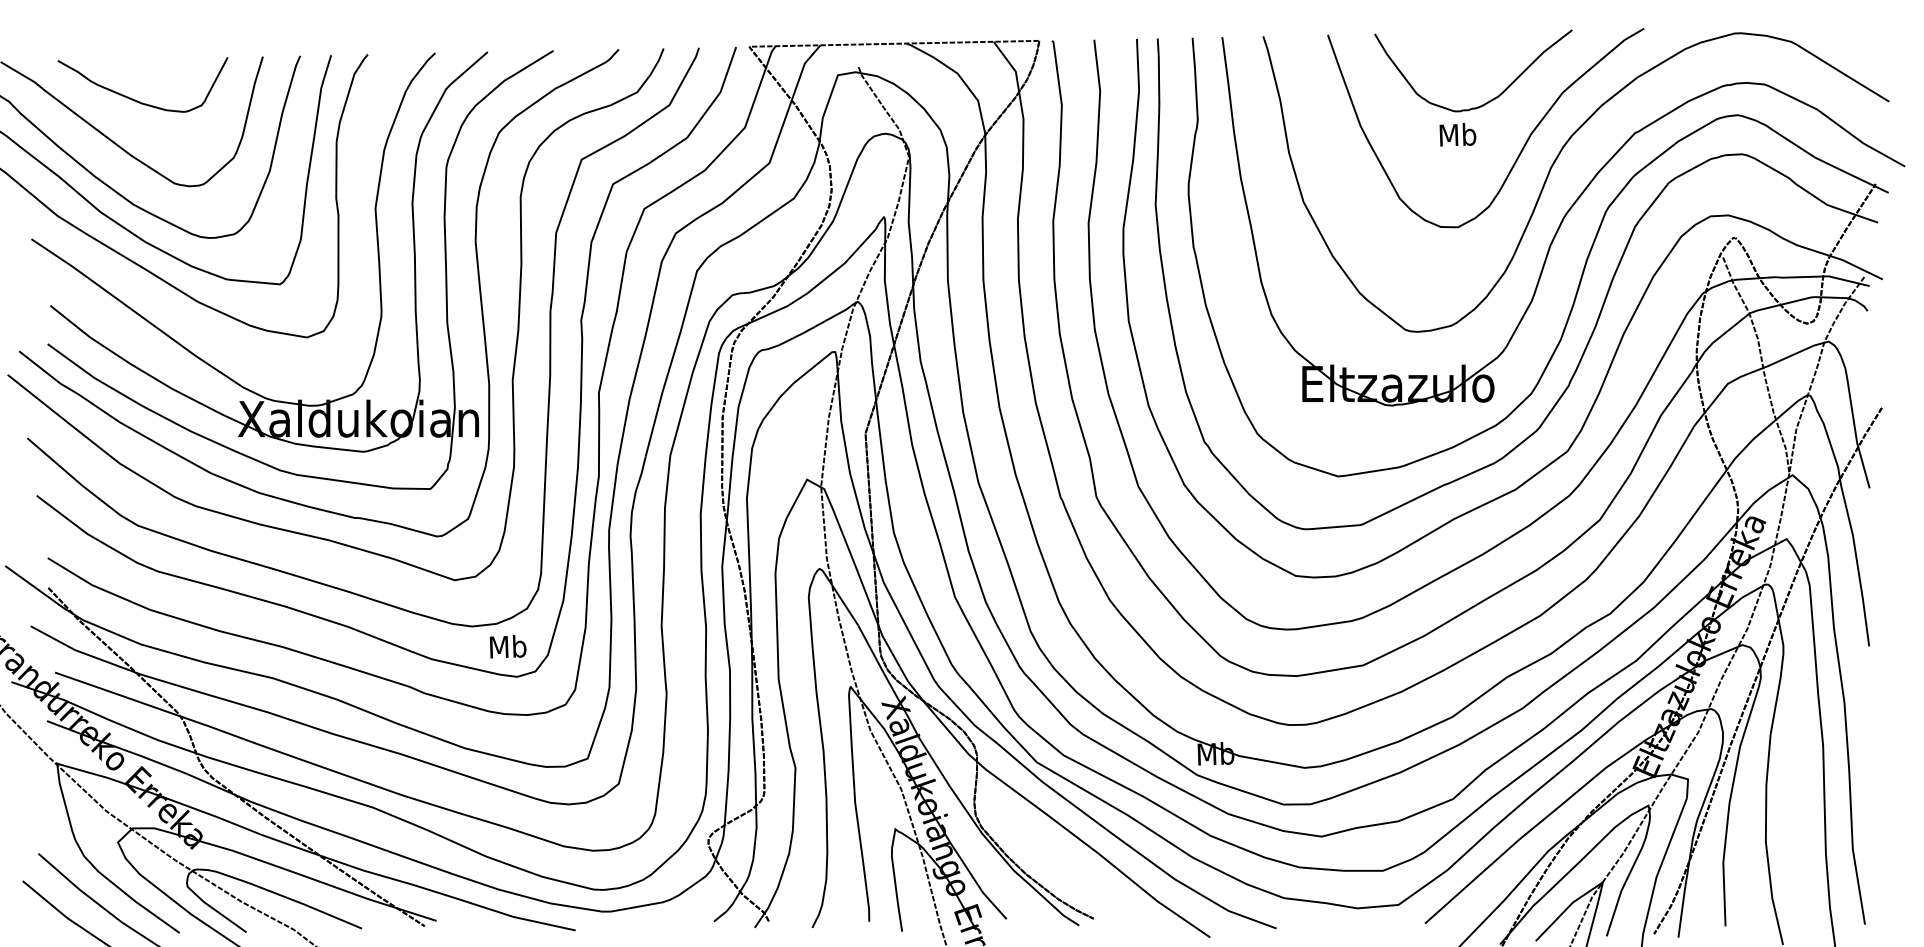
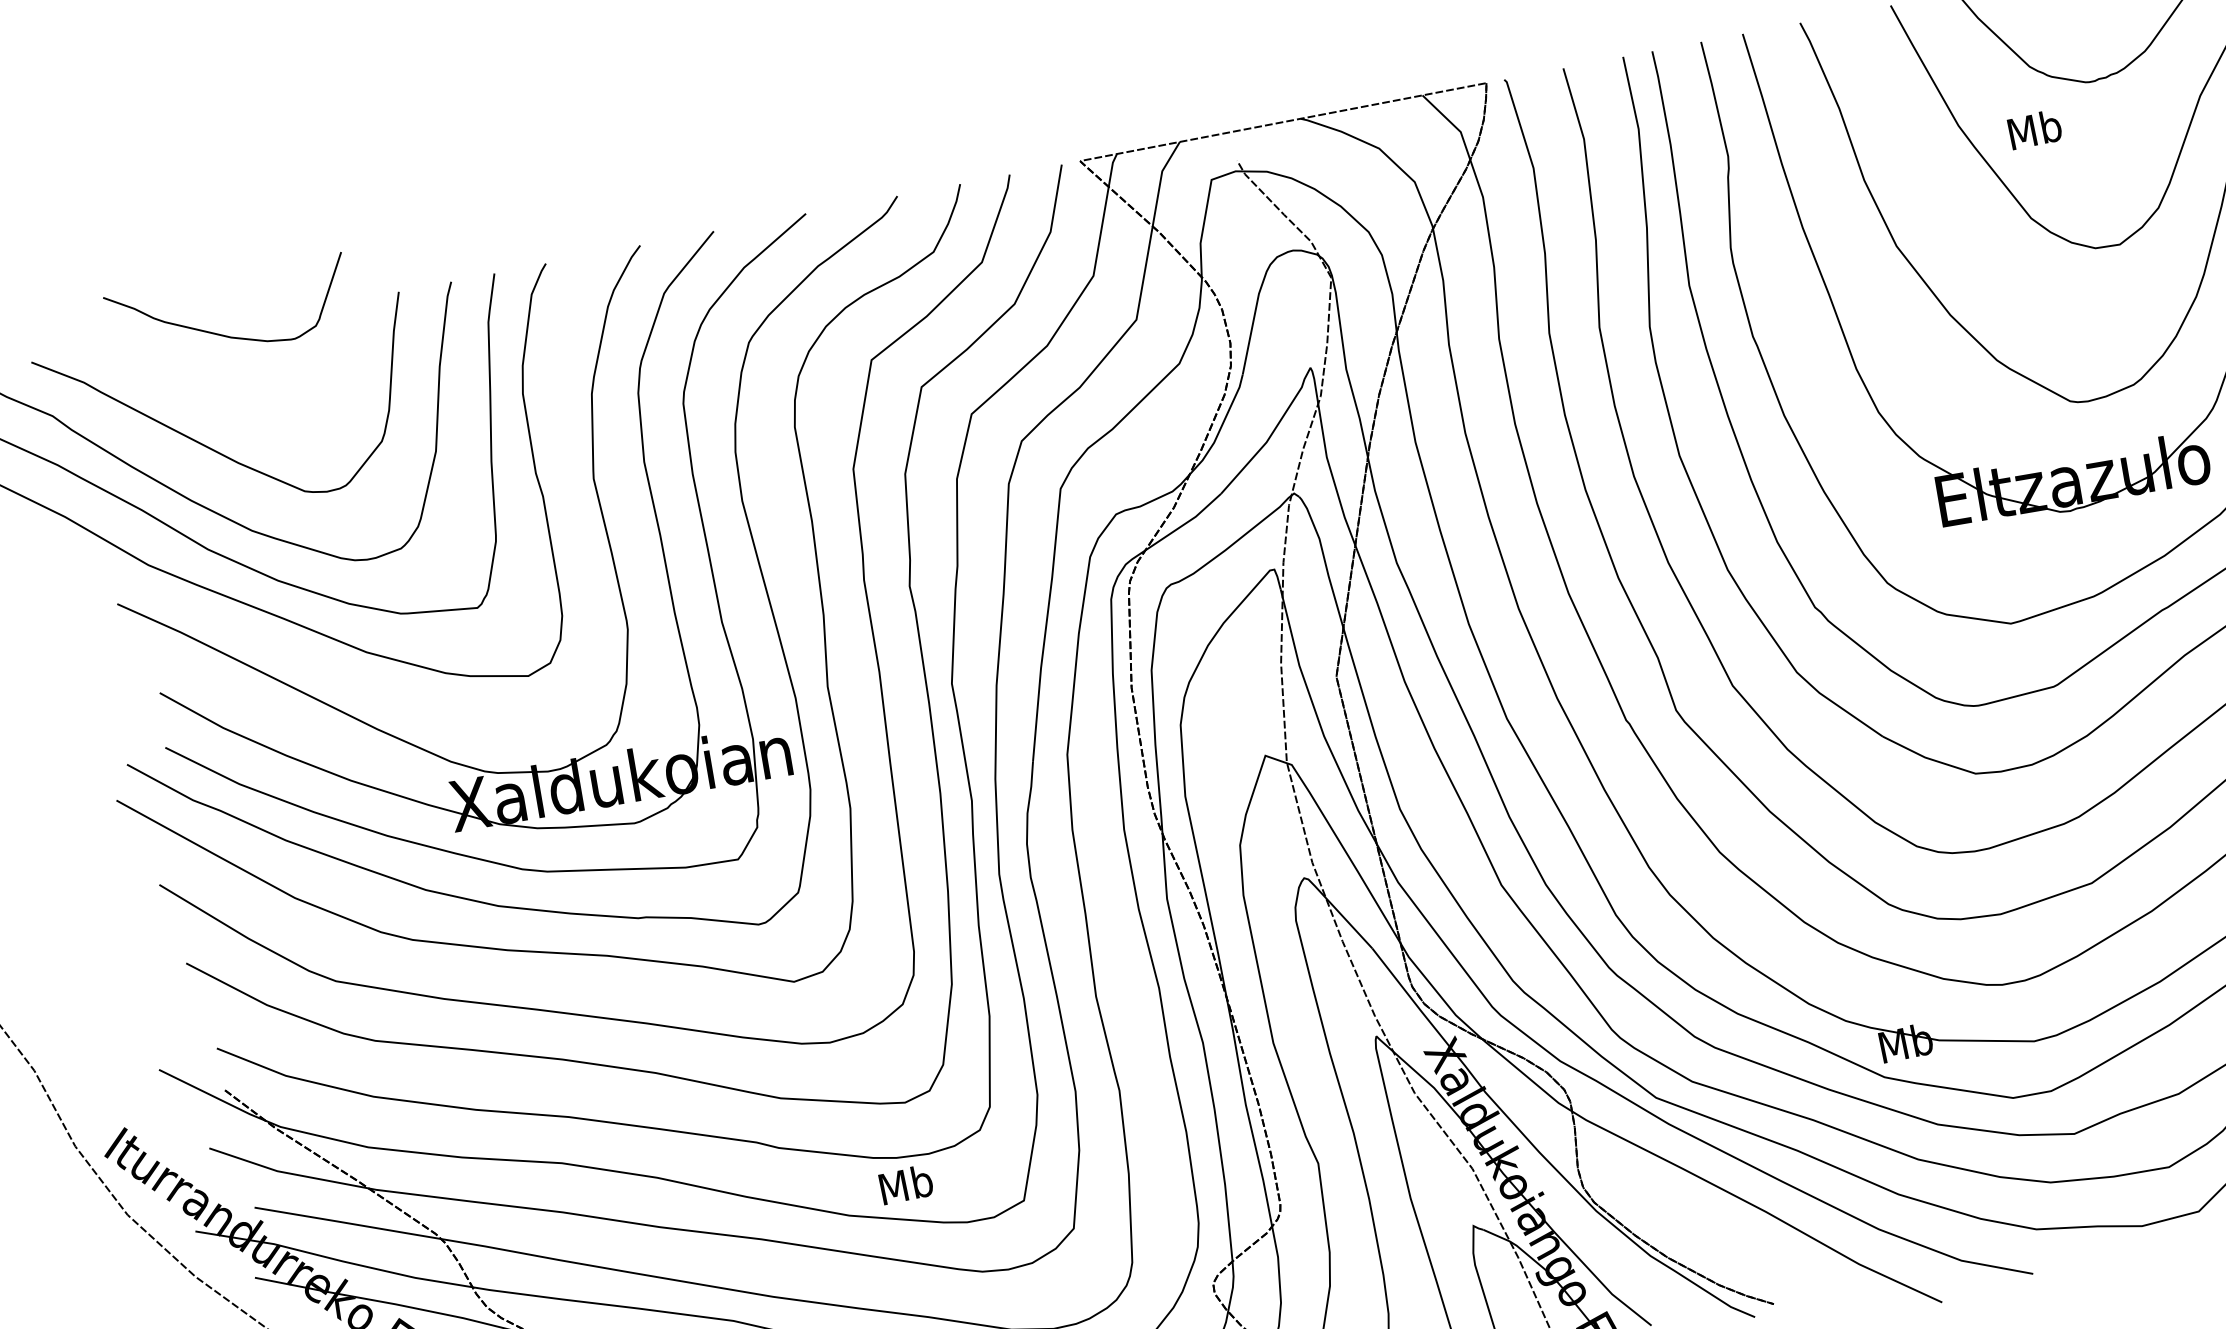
curve: (135, 99) -> (221, 333), moved
text: (1457, 134) -> (2034, 129), moved
text: (507, 646) -> (905, 1184), moved

